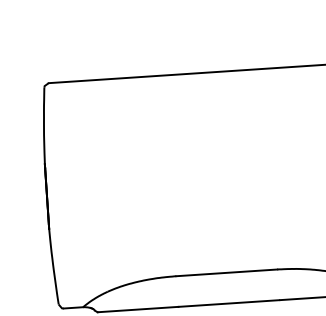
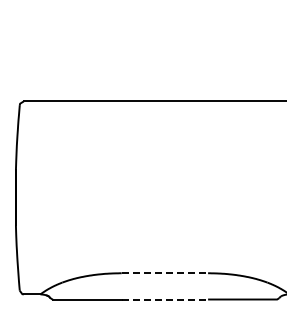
line: (227, 273) -> (165, 273), solid -> dashed
line: (229, 303) -> (165, 299), solid -> dashed

